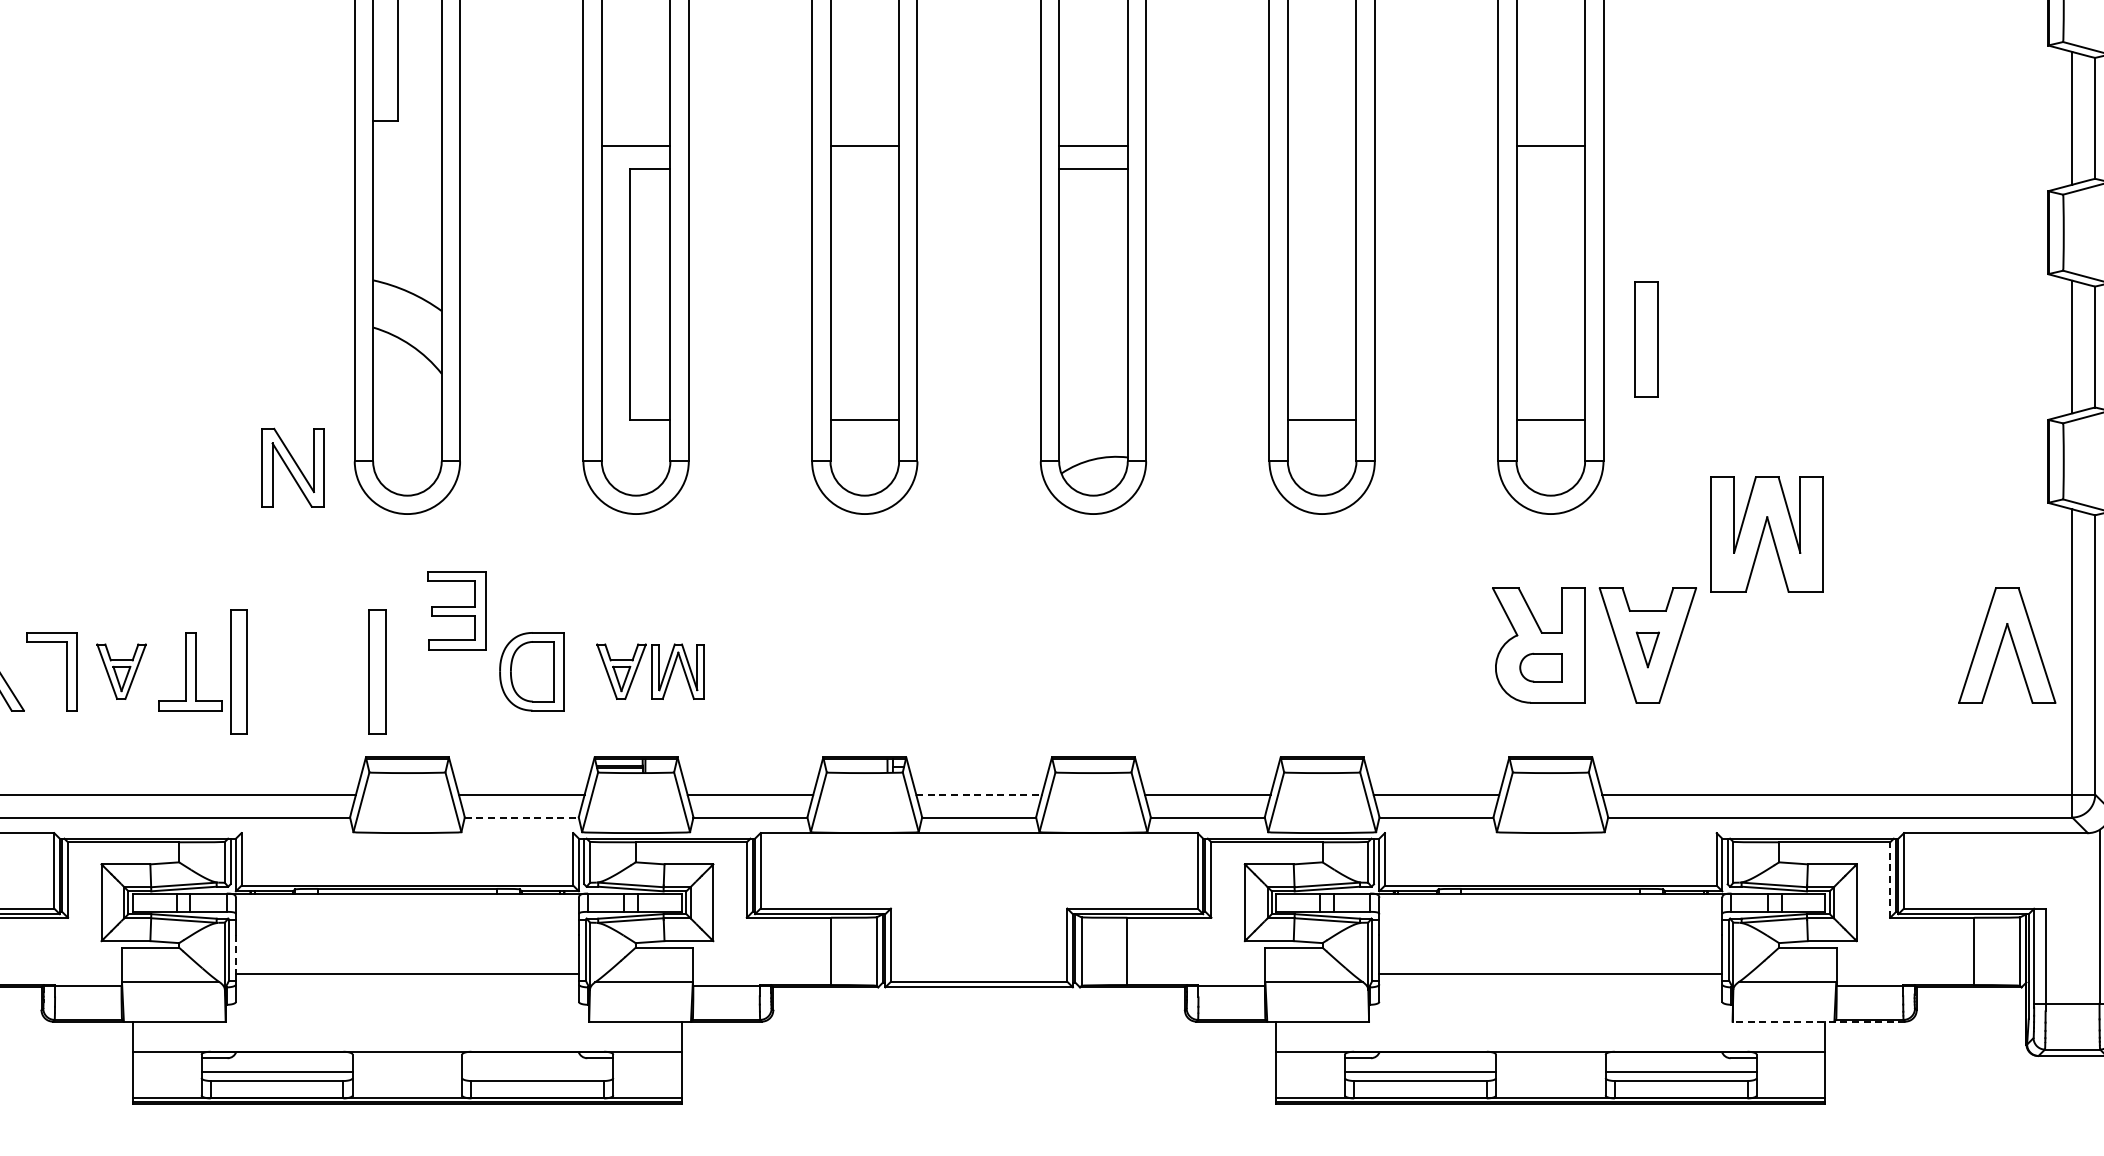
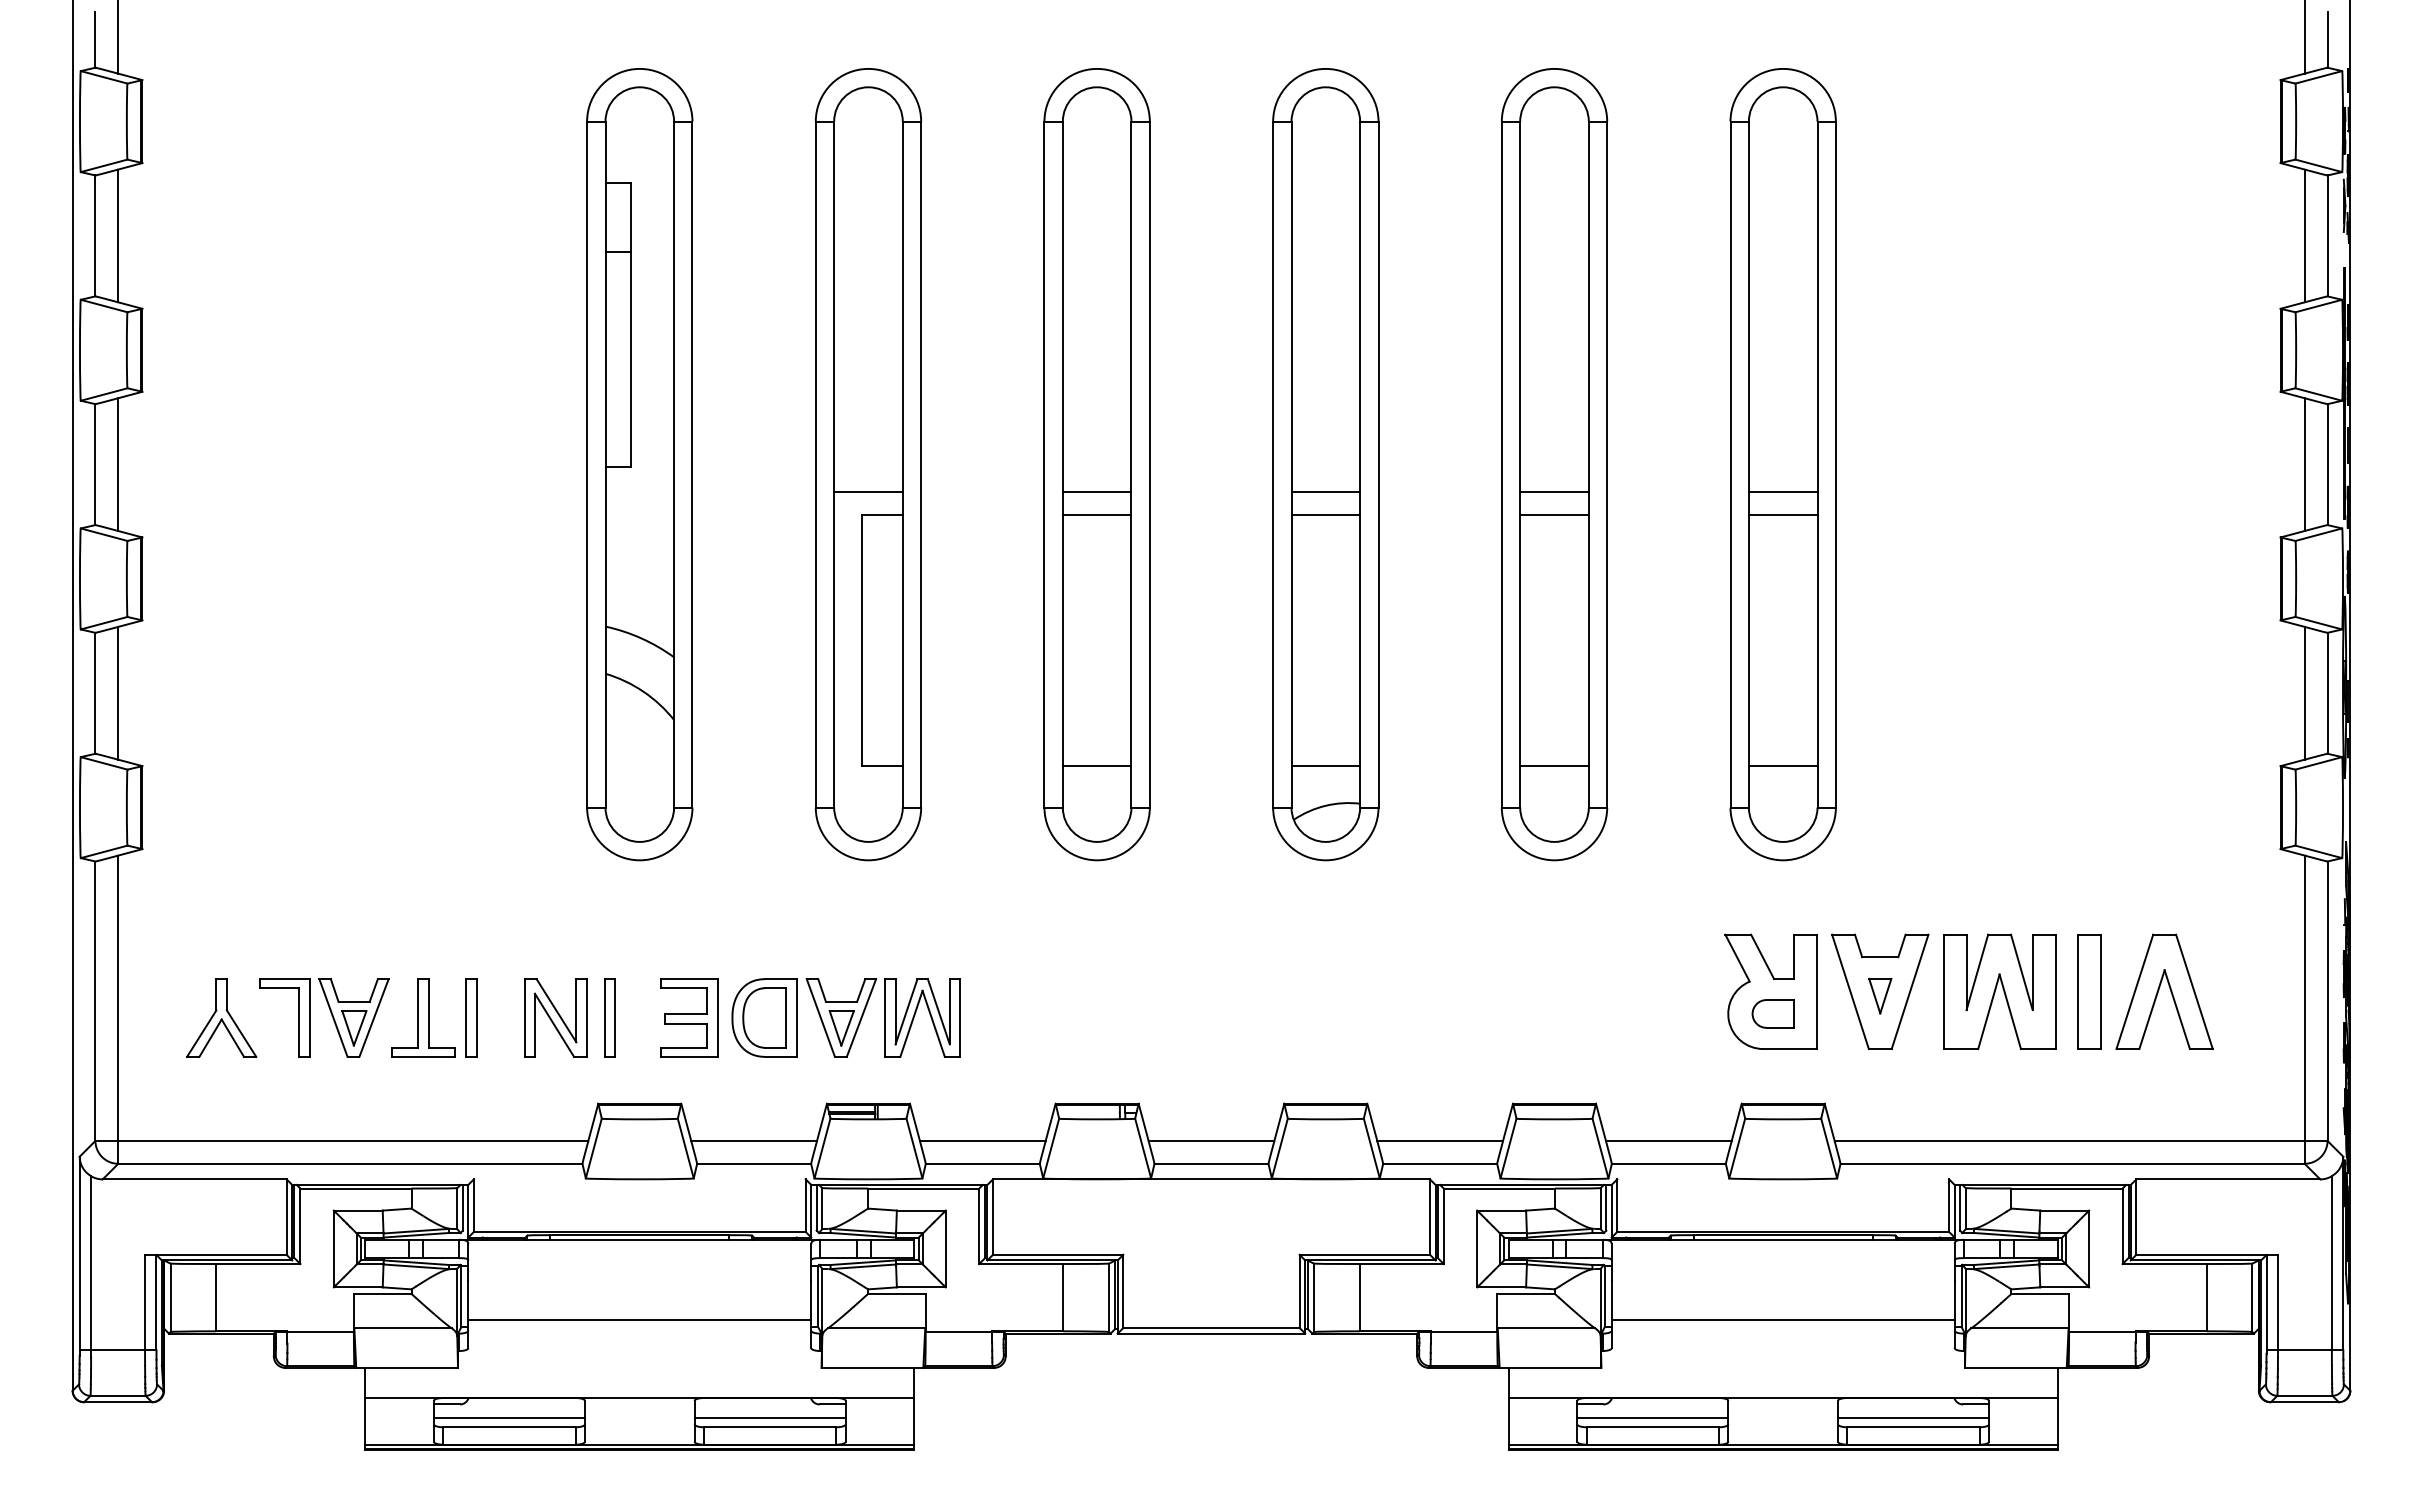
line: (1322, 146) -> (1554, 492), added
line: (864, 168) -> (1096, 514), added
line: (1322, 168) -> (1554, 514), added
line: (1550, 168) -> (1782, 514), added
part: (1646, 339) -> (2089, 991), moved
line: (1093, 420) -> (1325, 766), added
part: (293, 467) -> (555, 1017), moved
part: (1767, 534) -> (1999, 991), moved
part: (457, 610) -> (689, 1017), moved
part: (2007, 645) -> (2164, 991), moved
part: (121, 671) -> (353, 1017), size x1.43
part: (239, 671) -> (471, 1017), size x0.62
part: (377, 671) -> (609, 1017), size x0.62
part: (650, 671) -> (882, 1017), size x1.43
line: (979, 794) -> (1211, 1140), dashed -> solid
line: (522, 817) -> (754, 1163), dashed -> solid
line: (1890, 880) -> (2122, 1226), dashed -> solid
line: (236, 954) -> (468, 1300), dashed -> solid
line: (1818, 1021) -> (2050, 1367), dashed -> solid
line: (537, 1072) -> (769, 1418), added

